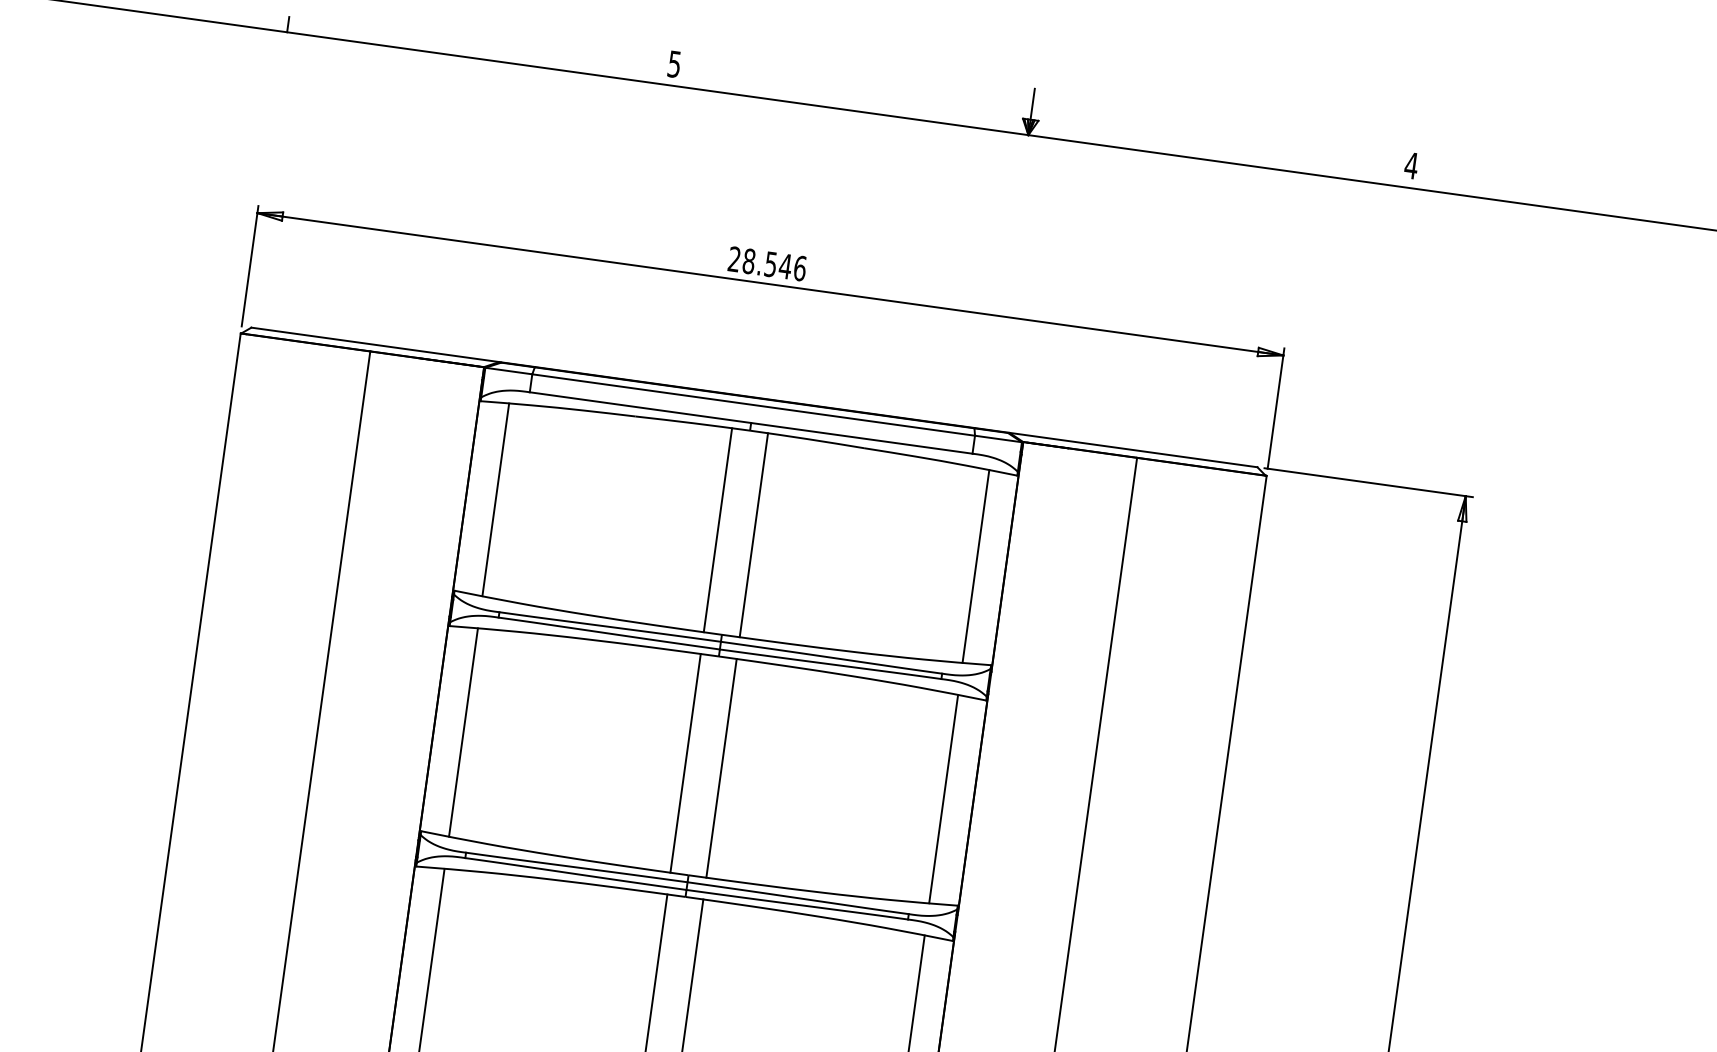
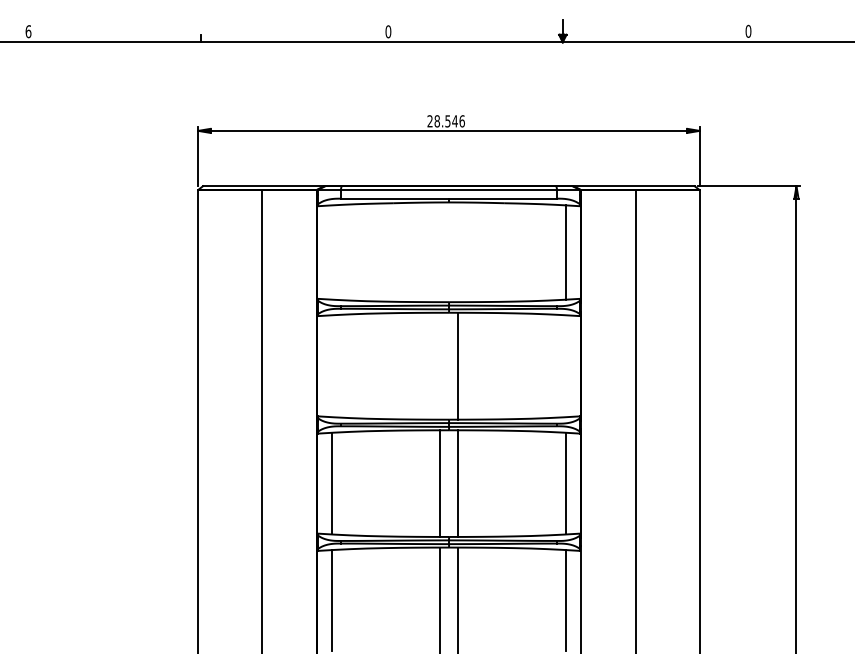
text: (674, 63) -> (388, 31), 5 -> 0
text: (1411, 163) -> (748, 30), 4 -> 0
line: (495, 499) -> (331, 252), removed
line: (718, 530) -> (440, 252), removed
line: (753, 535) -> (457, 252), removed
line: (463, 733) -> (331, 366), removed
line: (686, 761) -> (440, 365), removed
line: (943, 799) -> (566, 366), removed

